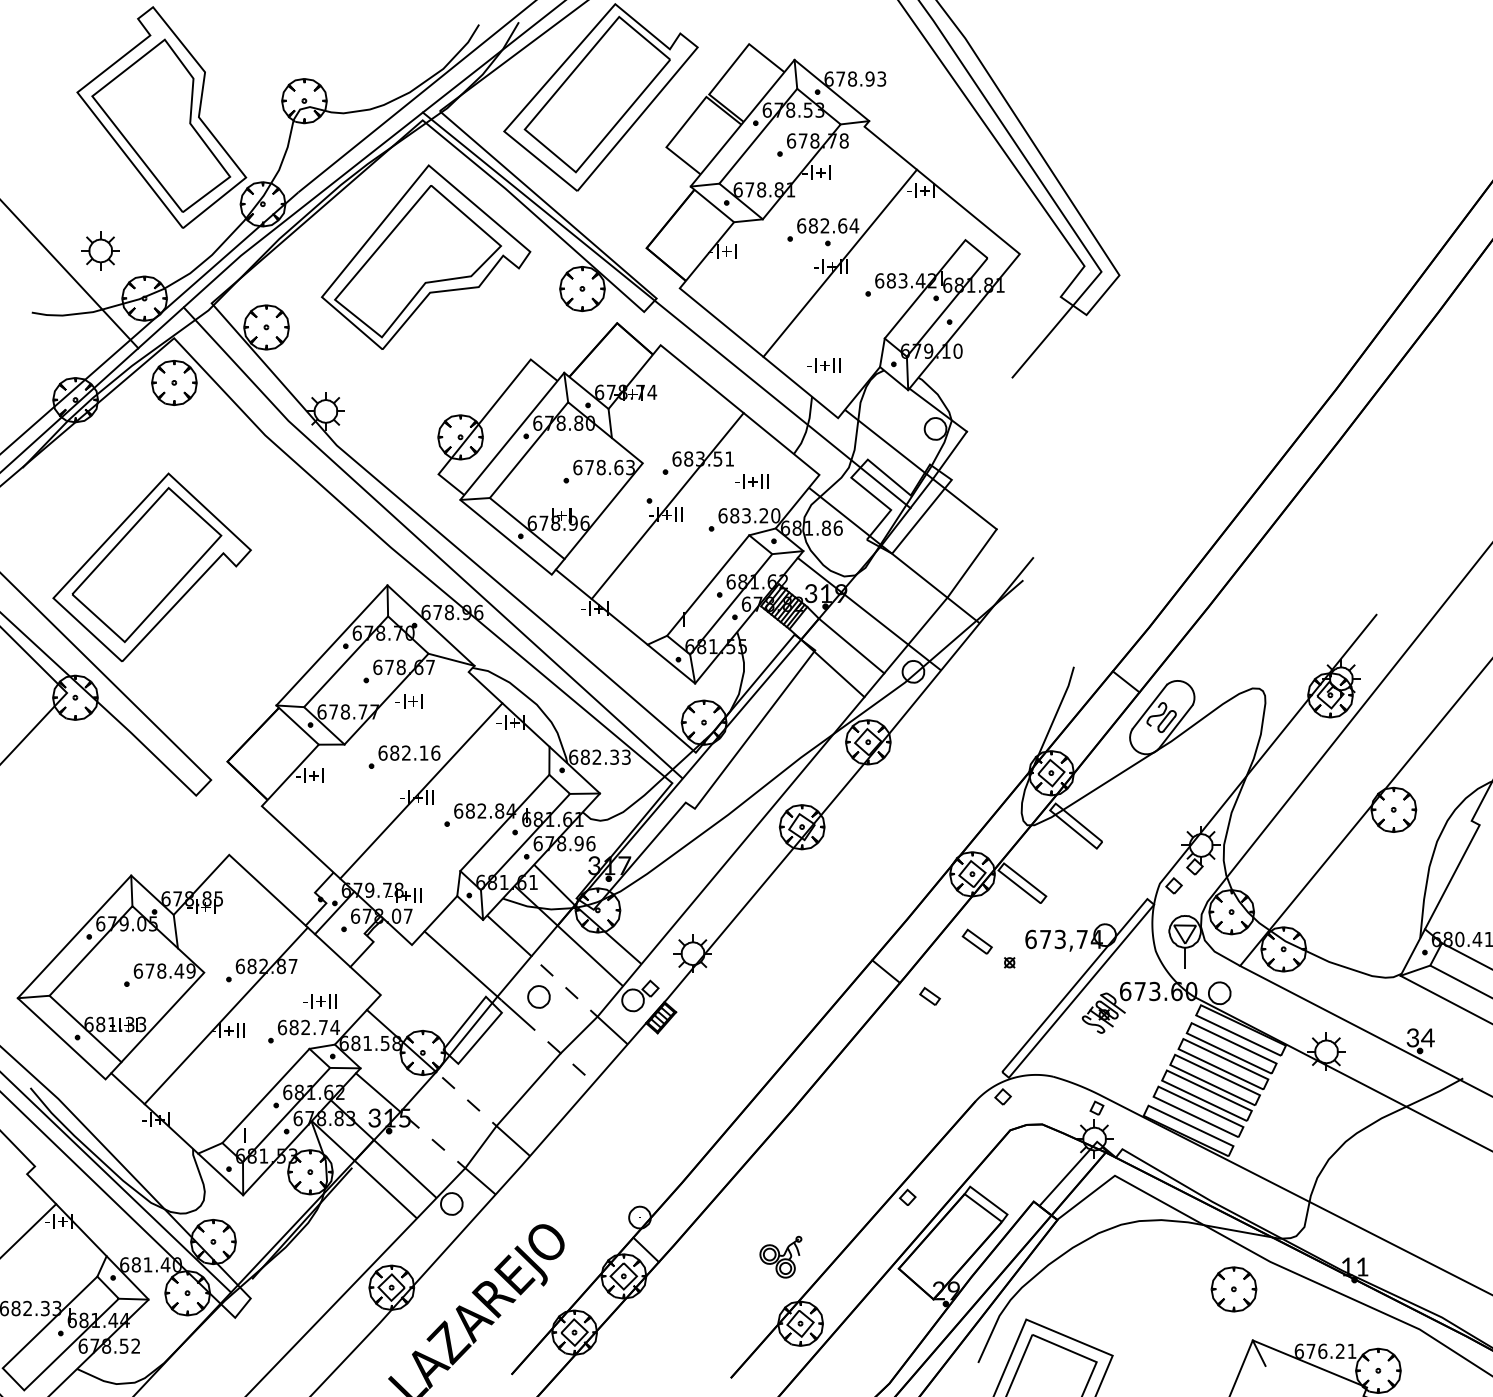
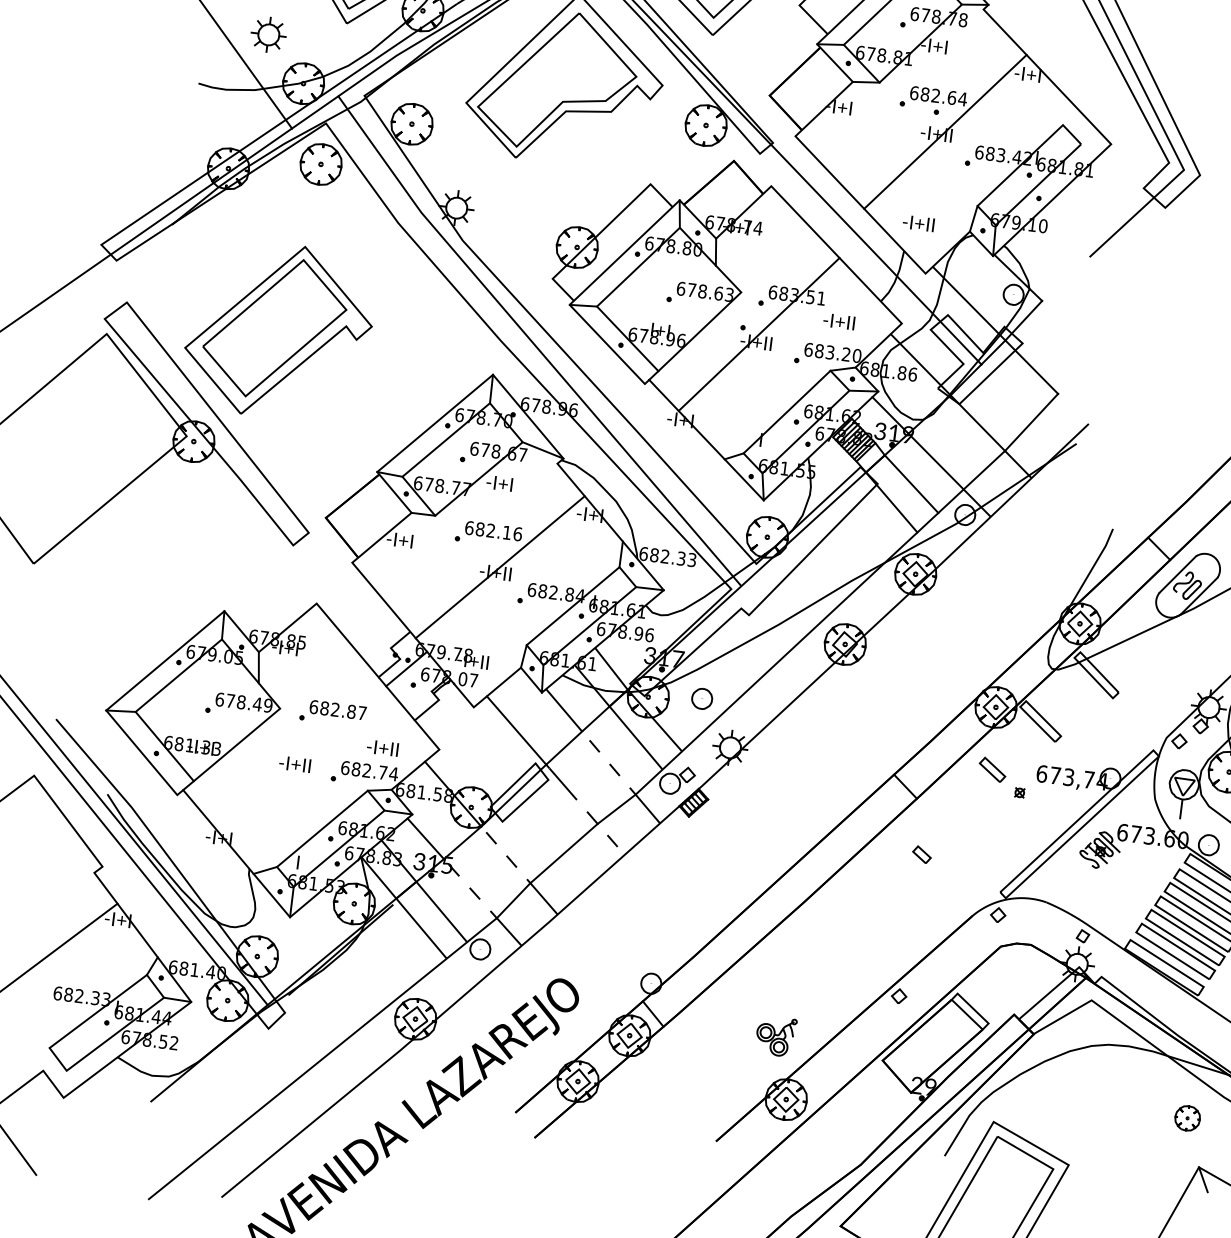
part: (929, 995) -> (921, 853), moved
part: (538, 996) -> (701, 698), moved
line: (225, 1015) -> (294, 750), removed
part: (1233, 1289) -> (1187, 1118), size x0.6

